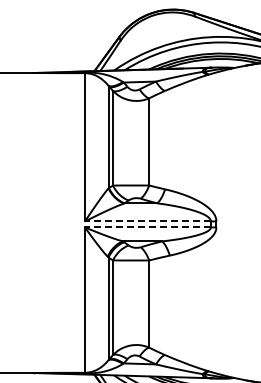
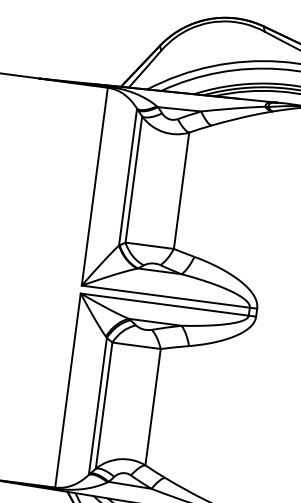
line: (147, 221) -> (165, 296), dashed -> solid
line: (147, 227) -> (164, 304), dashed -> solid

